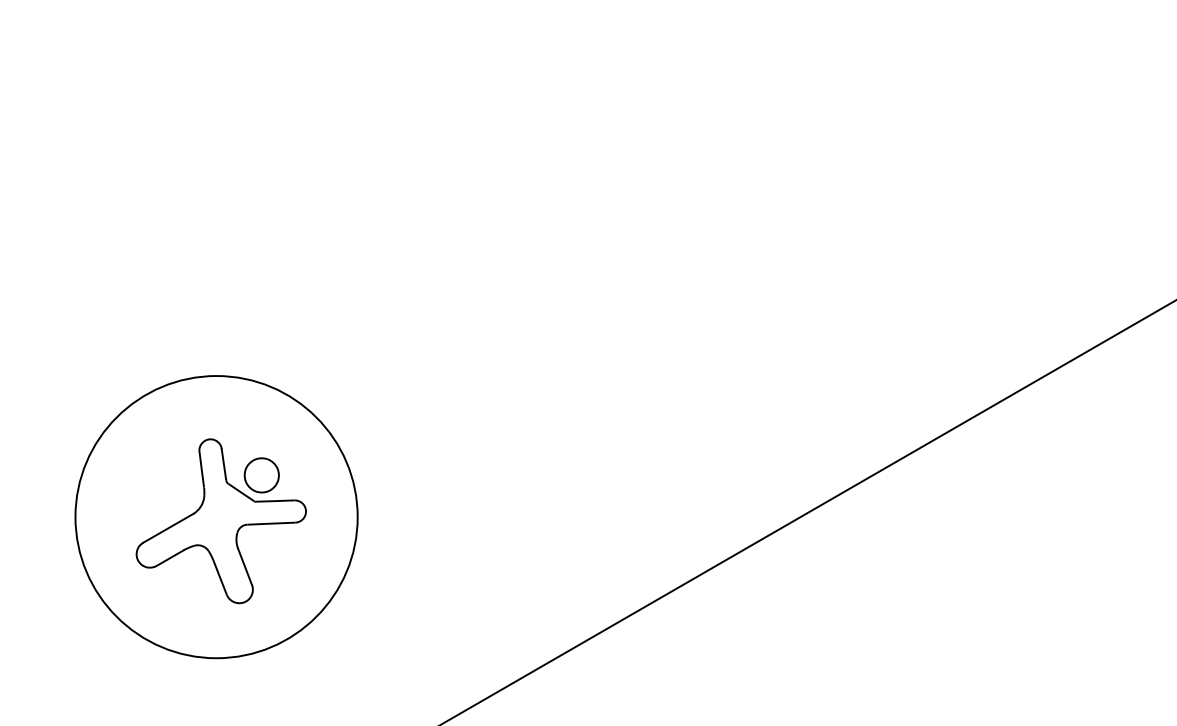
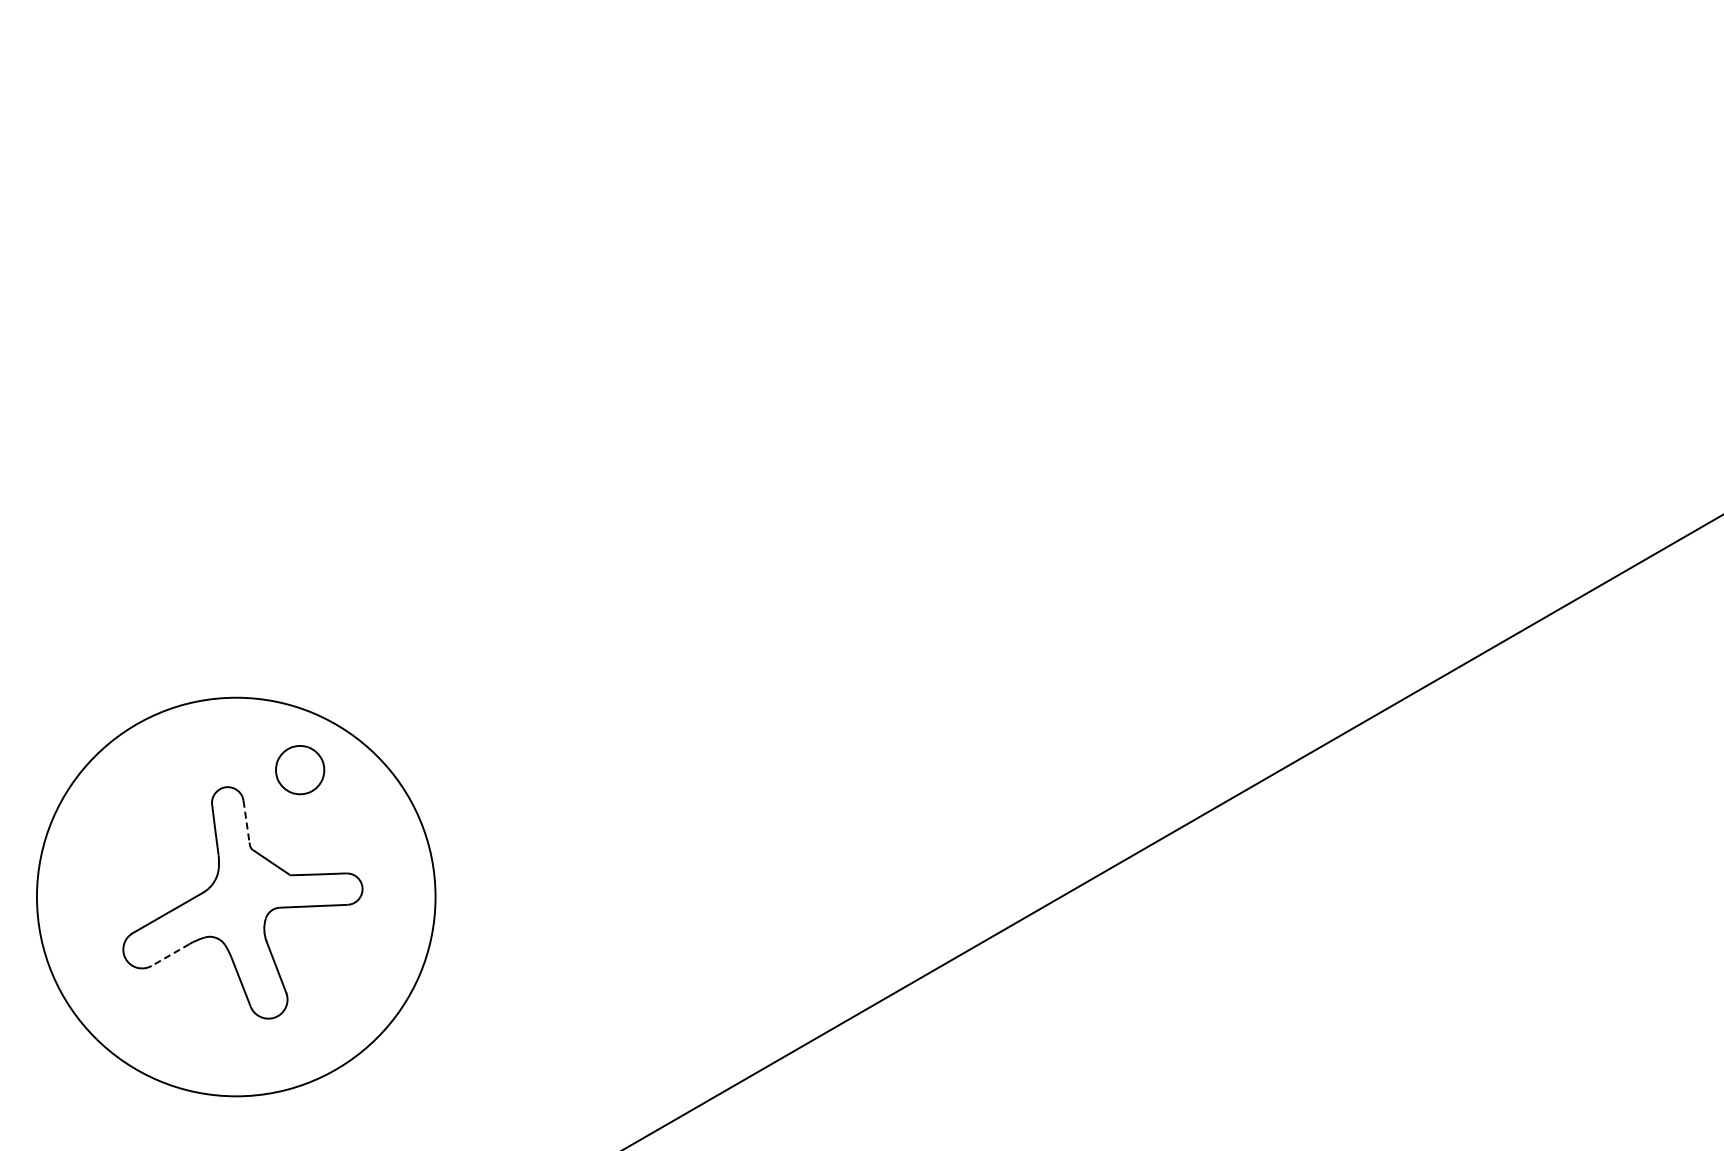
line: (223, 464) -> (246, 822), solid -> dashed
part: (262, 475) -> (300, 770), moved
line: (170, 558) -> (170, 955), solid -> dashed

